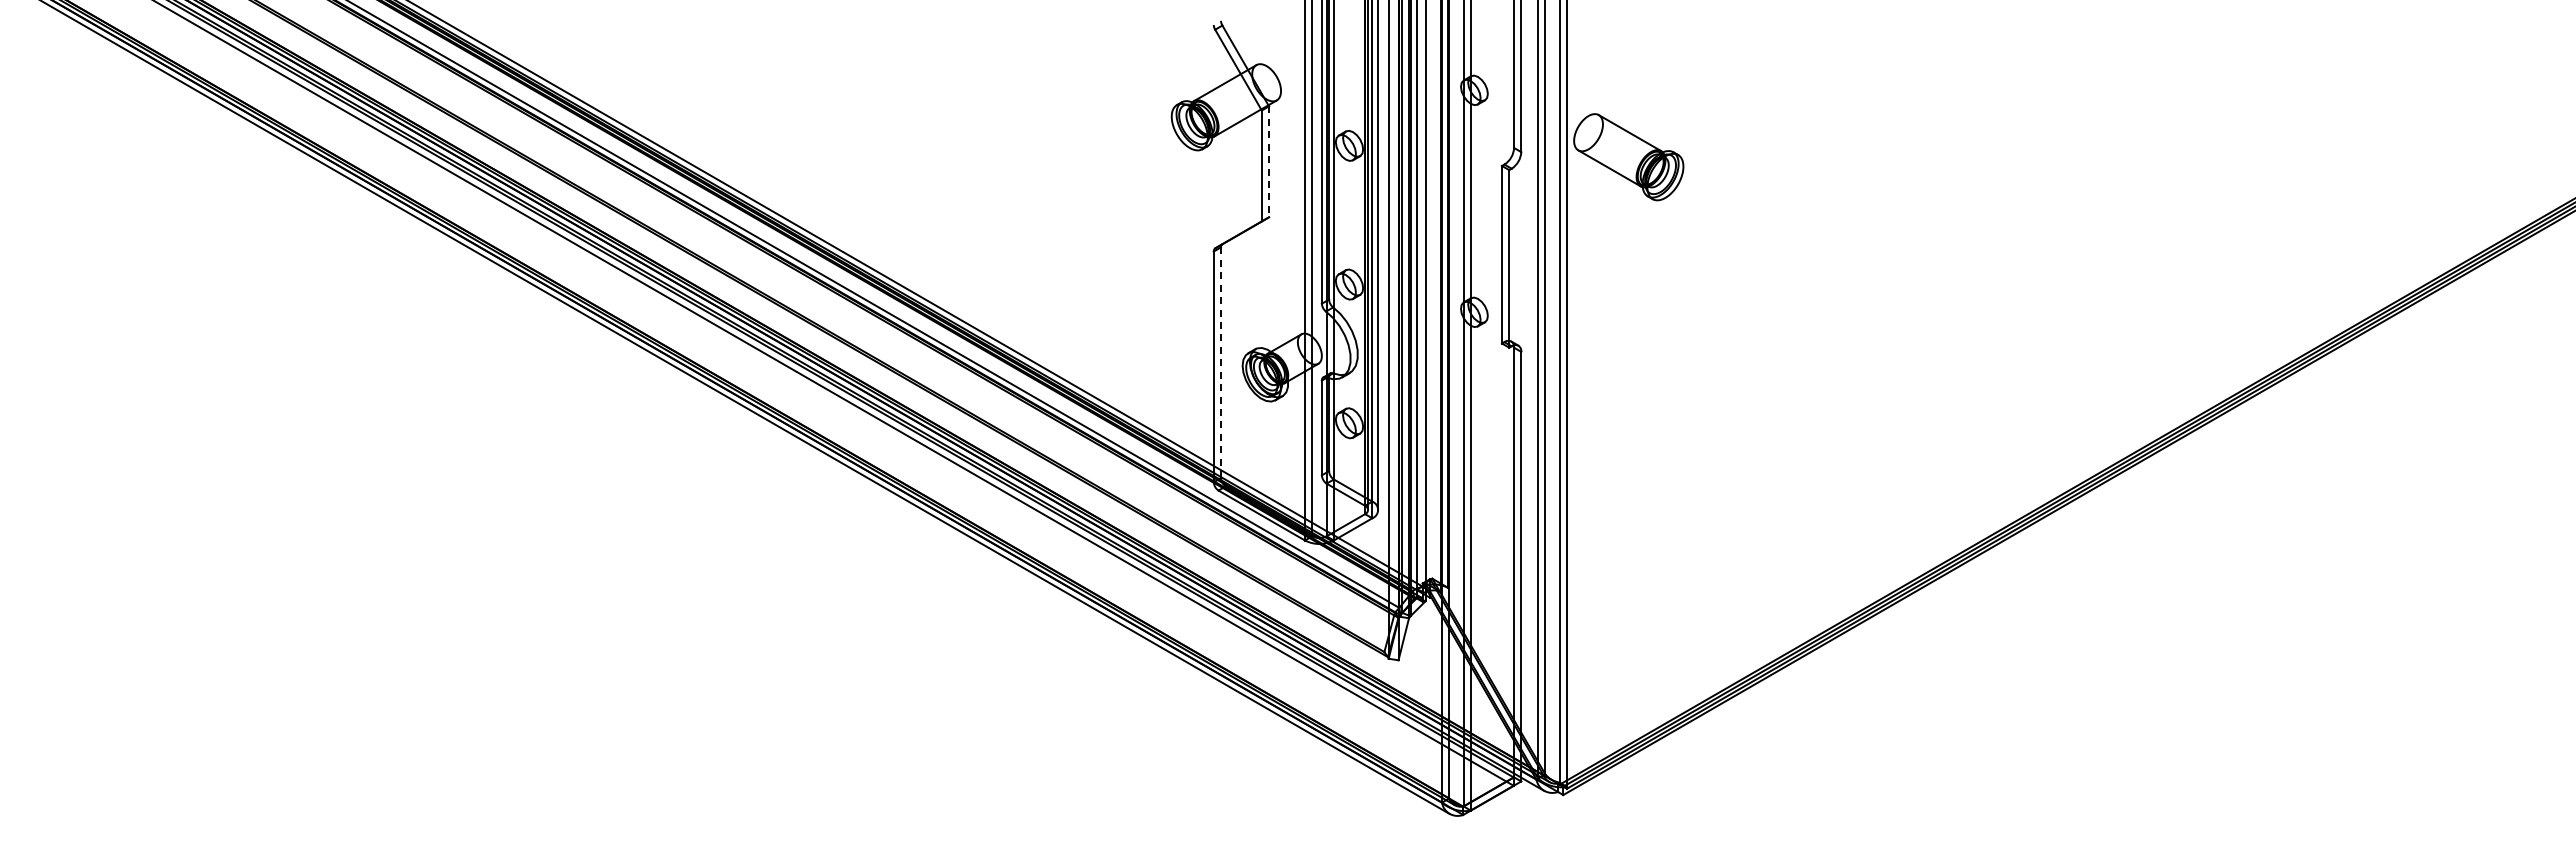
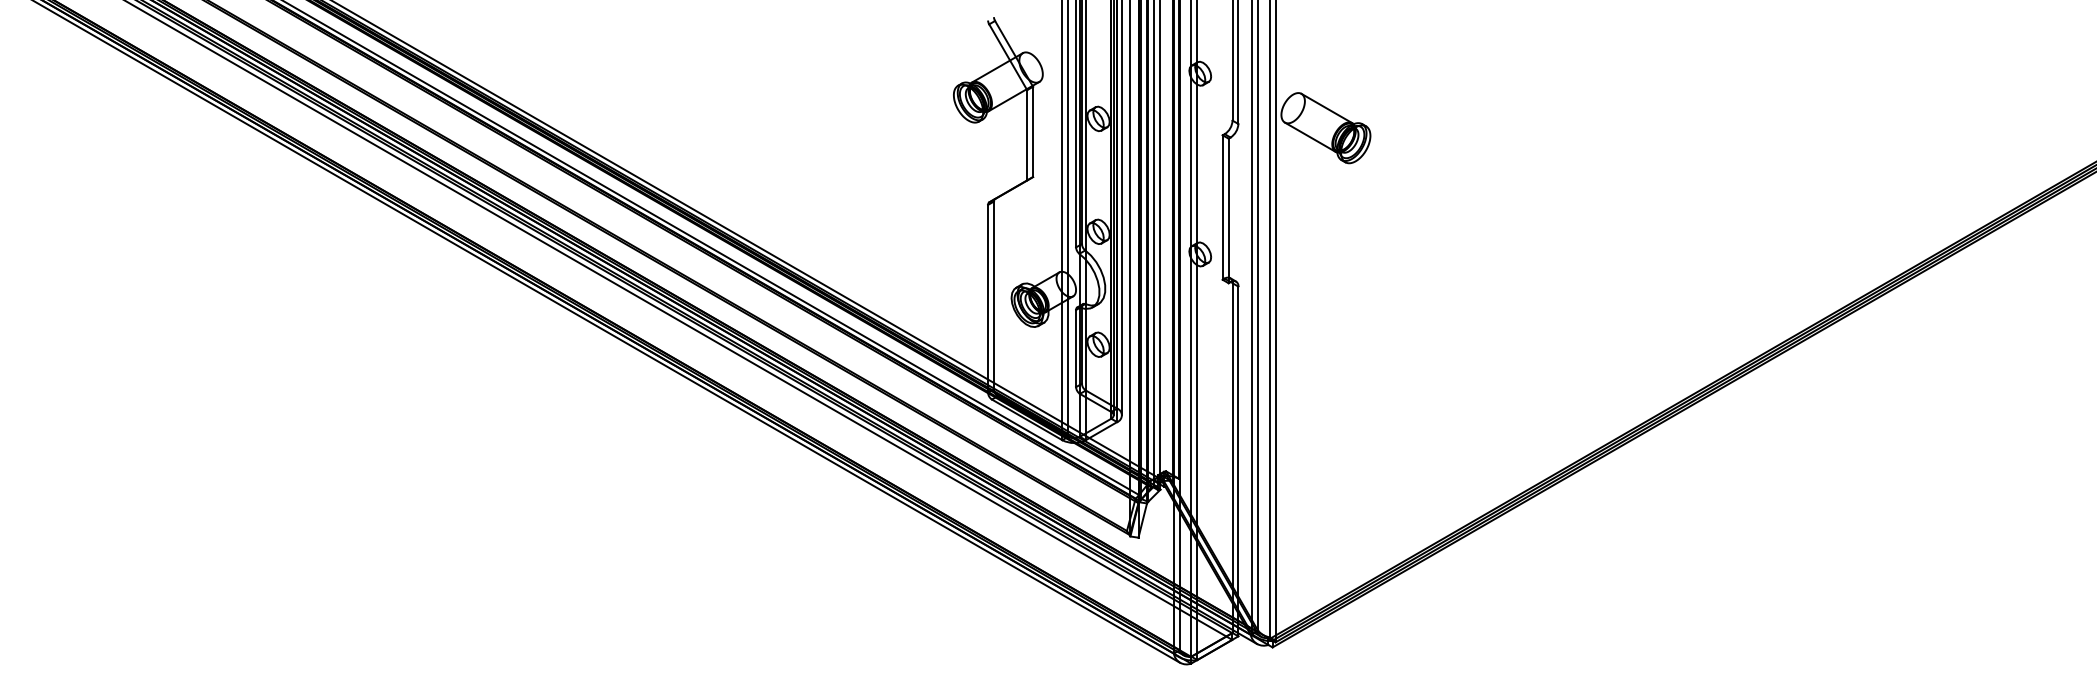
line: (1269, 162) -> (1033, 132), dashed -> solid
line: (1221, 363) -> (994, 296), dashed -> solid

